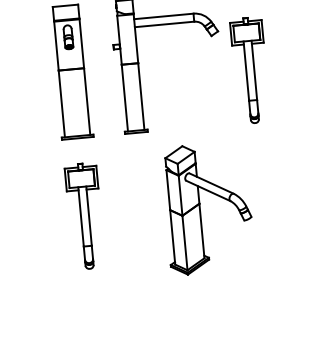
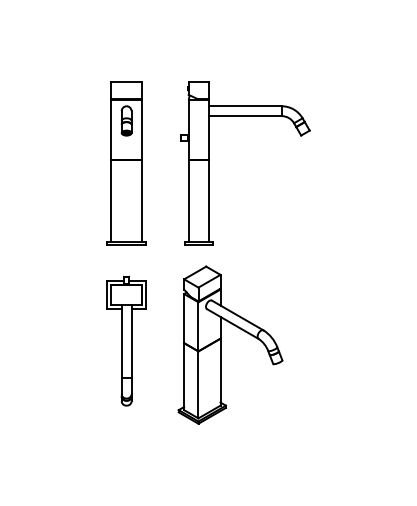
part: (250, 70) -> (344, 181), removed
part: (200, 208) -> (221, 344), moved

